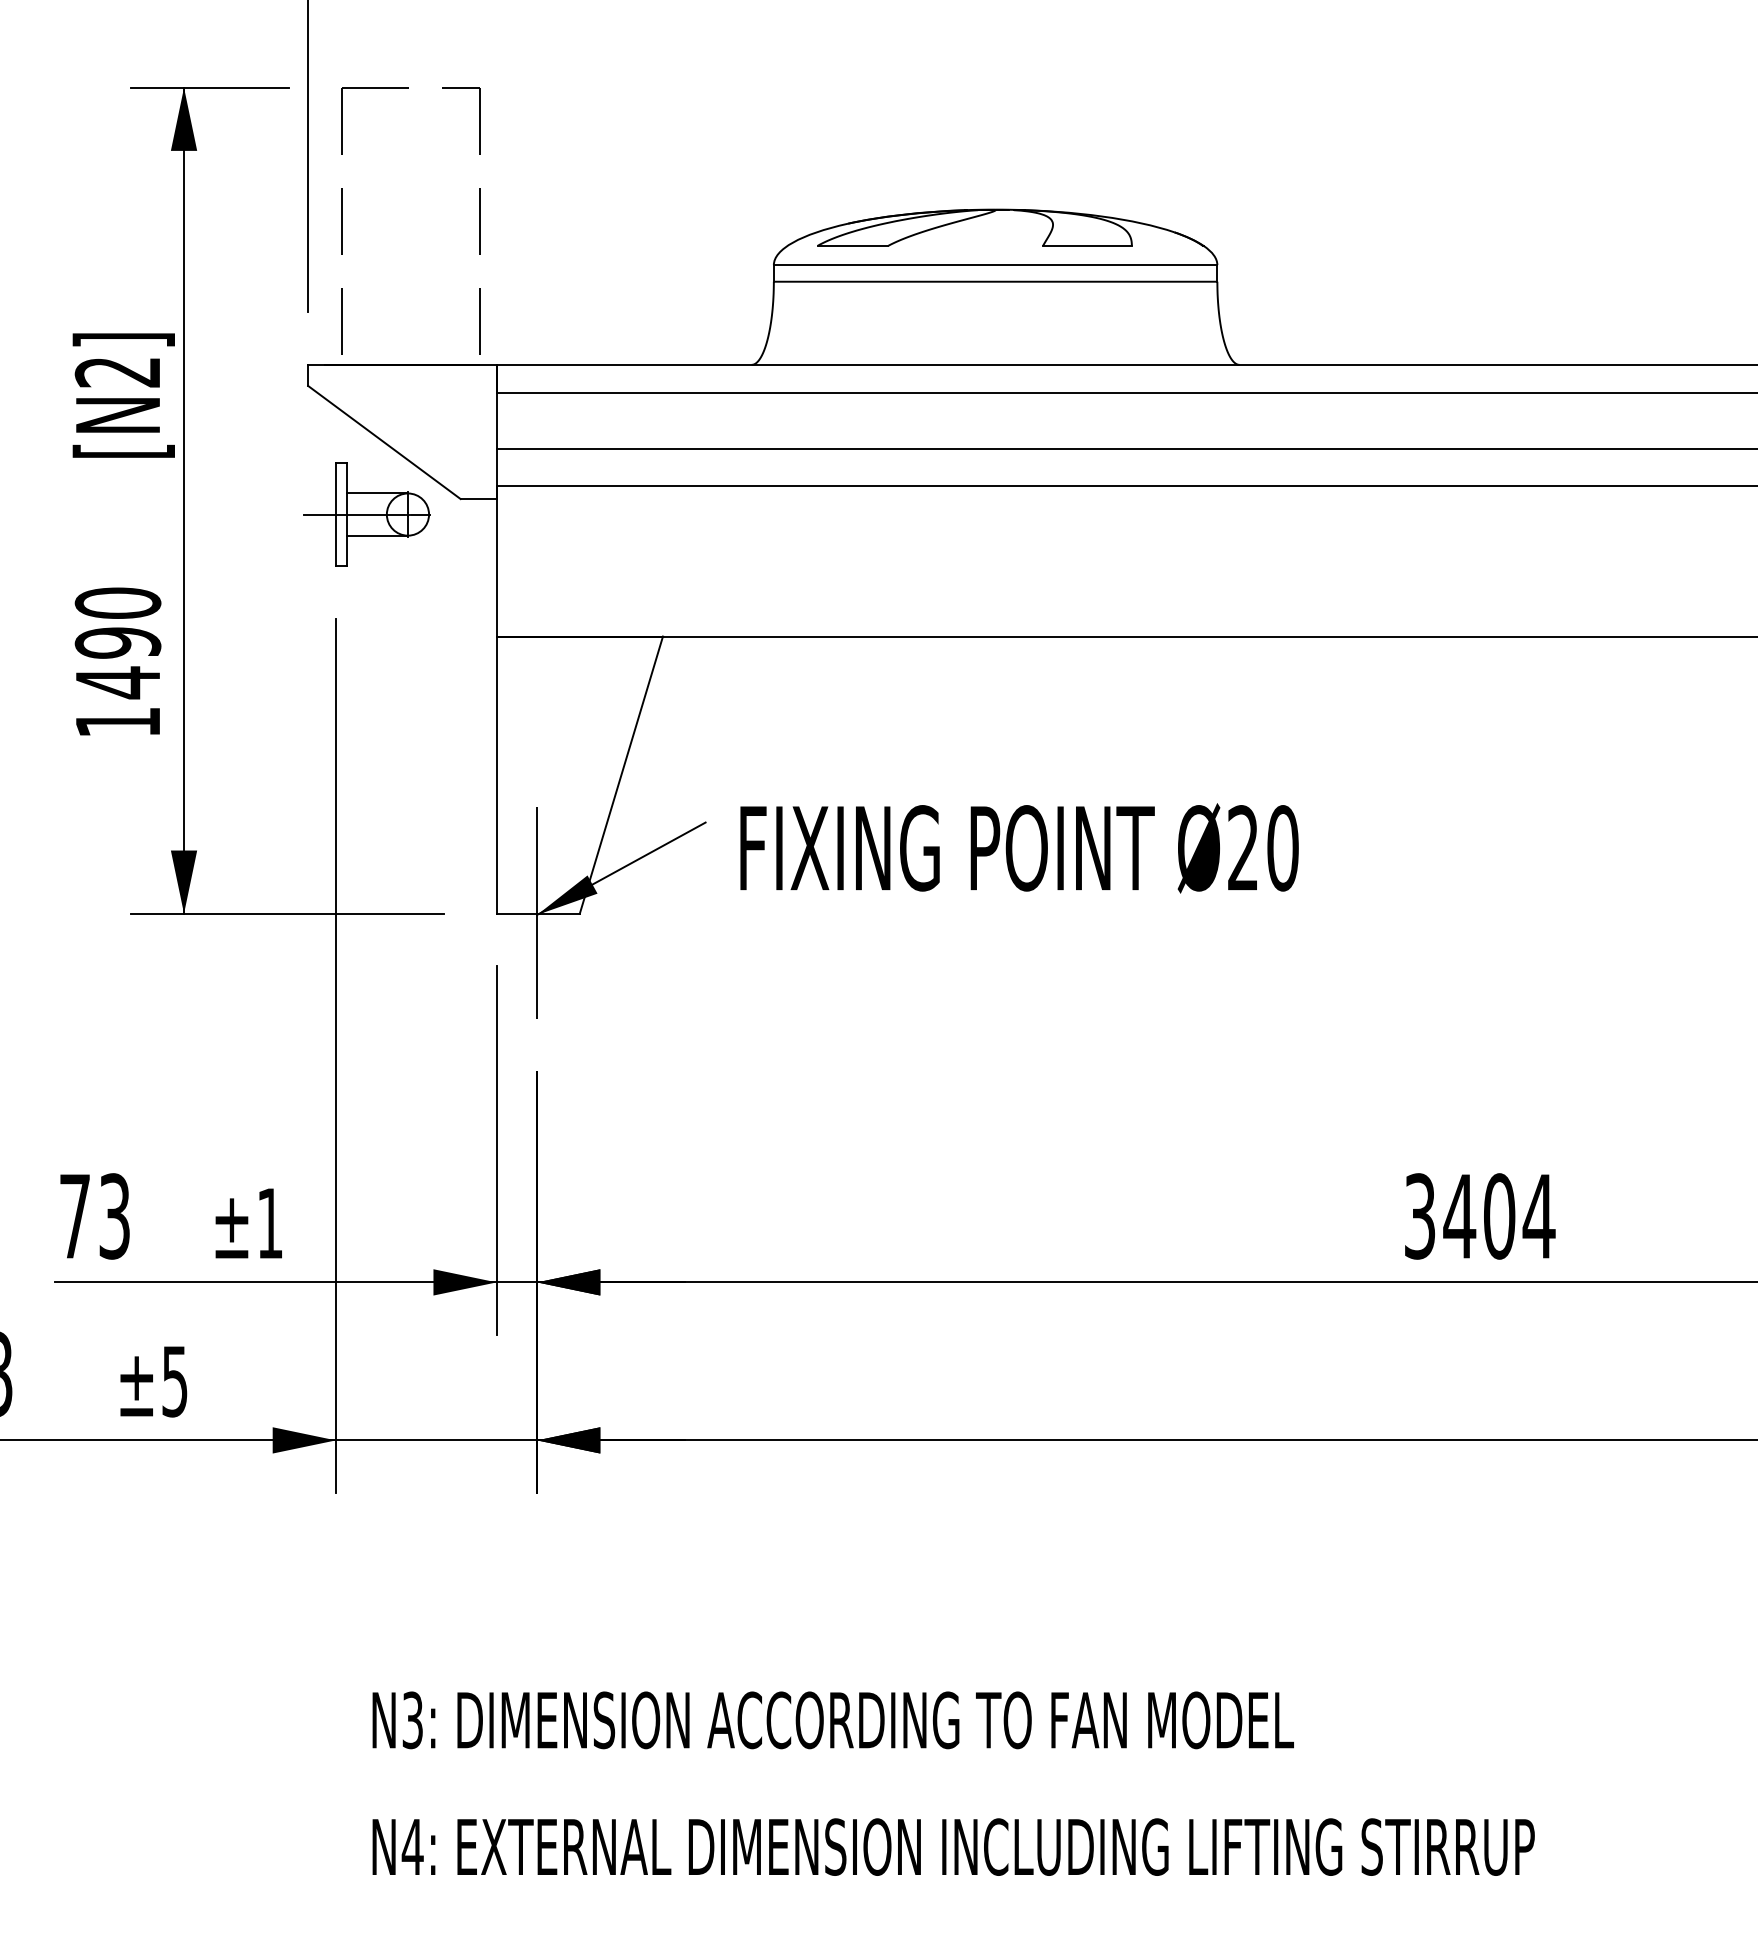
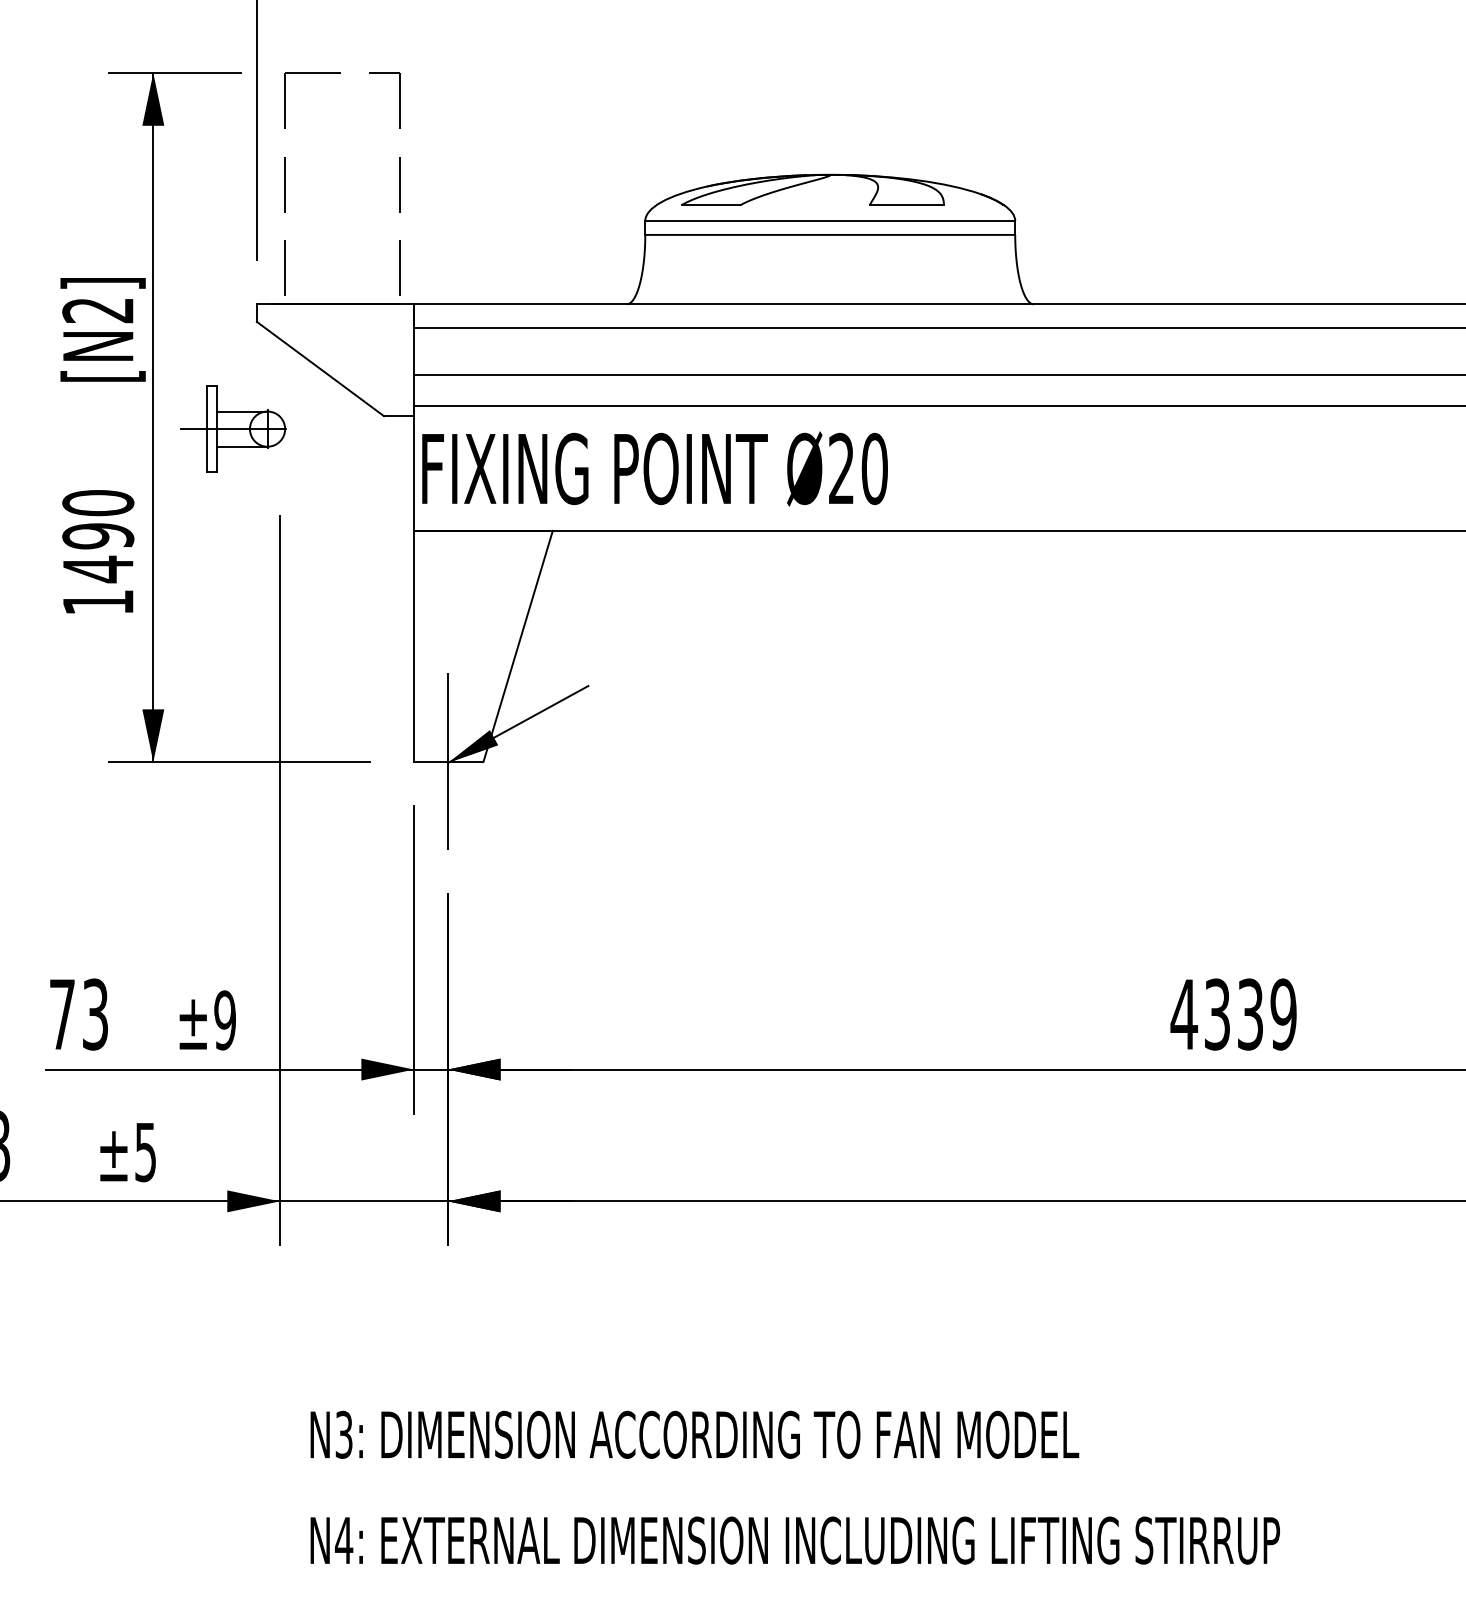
part: (366, 514) -> (232, 429), moved
text: (1019, 848) -> (655, 469), moved
text: (1479, 1216) -> (1233, 1014), 3404 -> 4339
text: (270, 1223) -> (225, 1020), ±1 -> ±9

